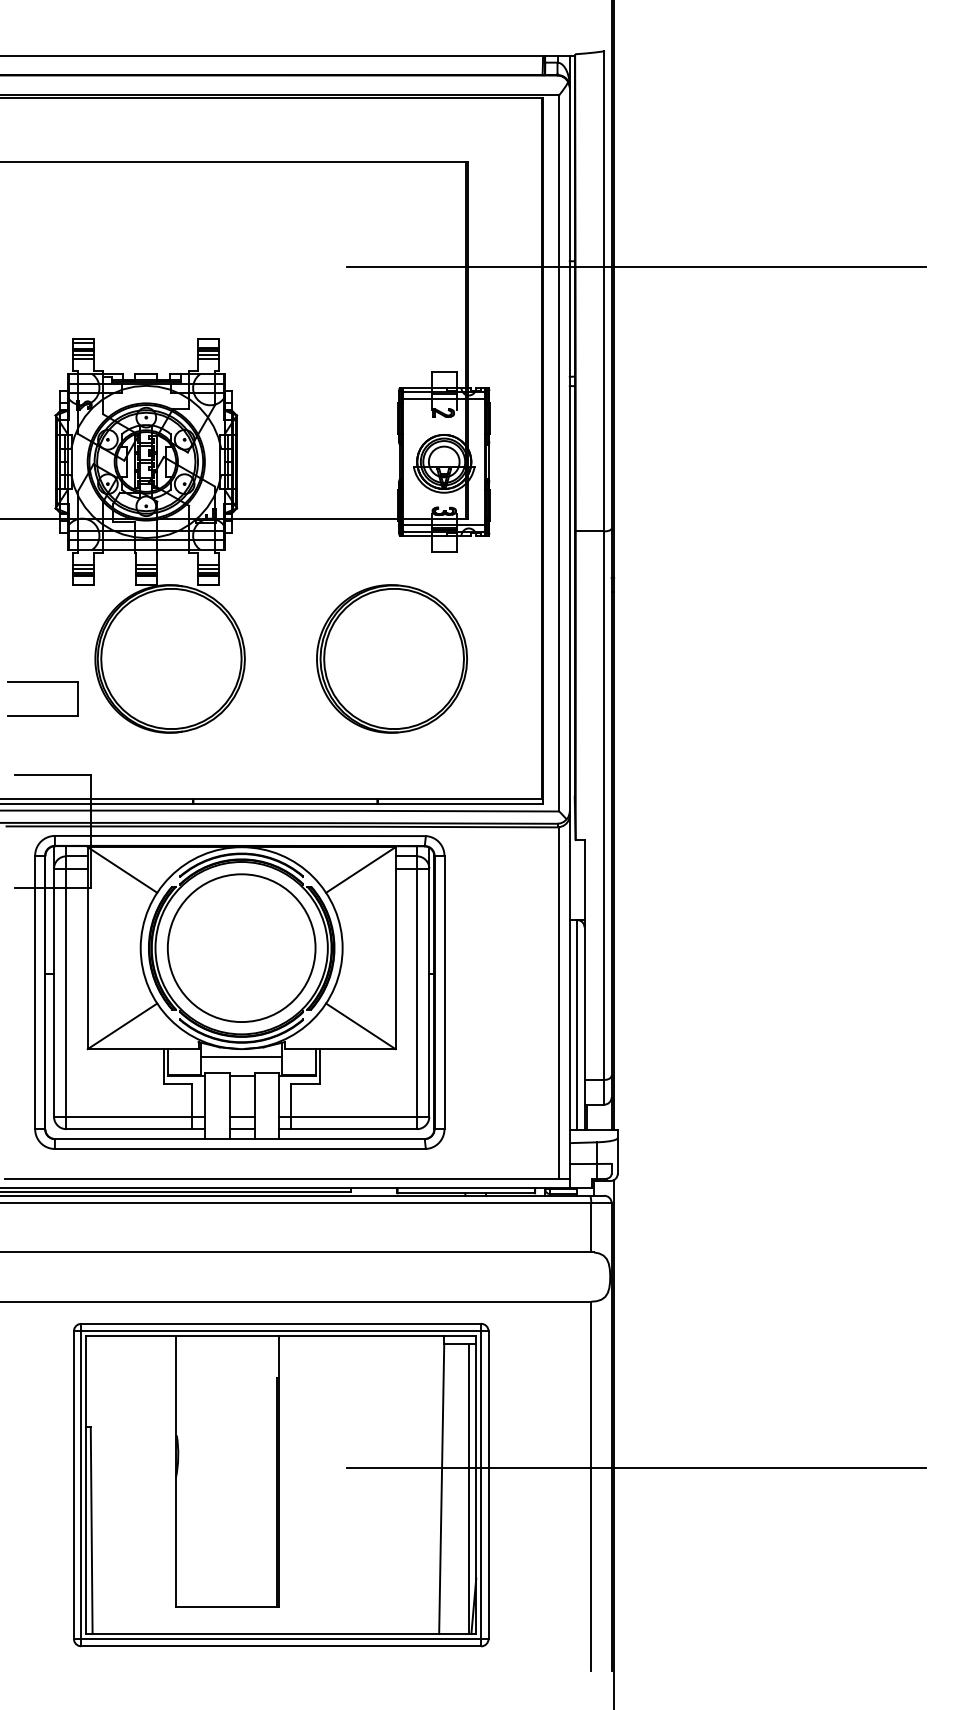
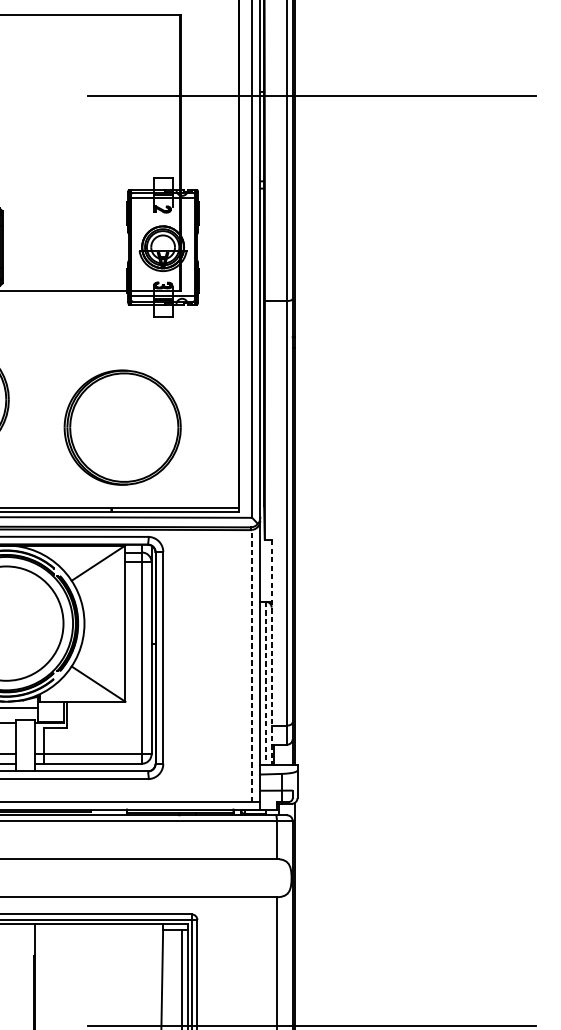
part: (391, 658) -> (122, 427), moved
line: (584, 985) -> (271, 652), solid -> dashed
line: (559, 1002) -> (252, 665), solid -> dashed
line: (577, 1025) -> (266, 683), solid -> dashed

